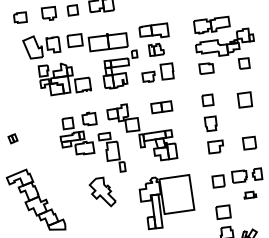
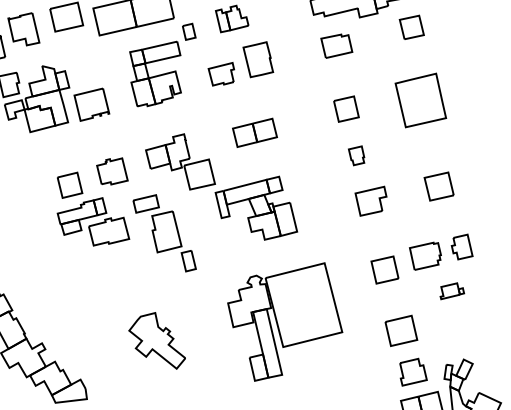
part: (244, 99) -> (419, 99), size x1.6
part: (210, 123) -> (356, 155), size x0.6
part: (102, 191) -> (156, 340), moved

